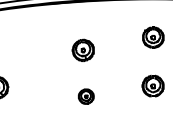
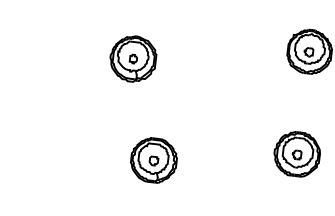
part: (82, 49) -> (131, 56), moved
part: (85, 96) -> (152, 159), size x1.43

